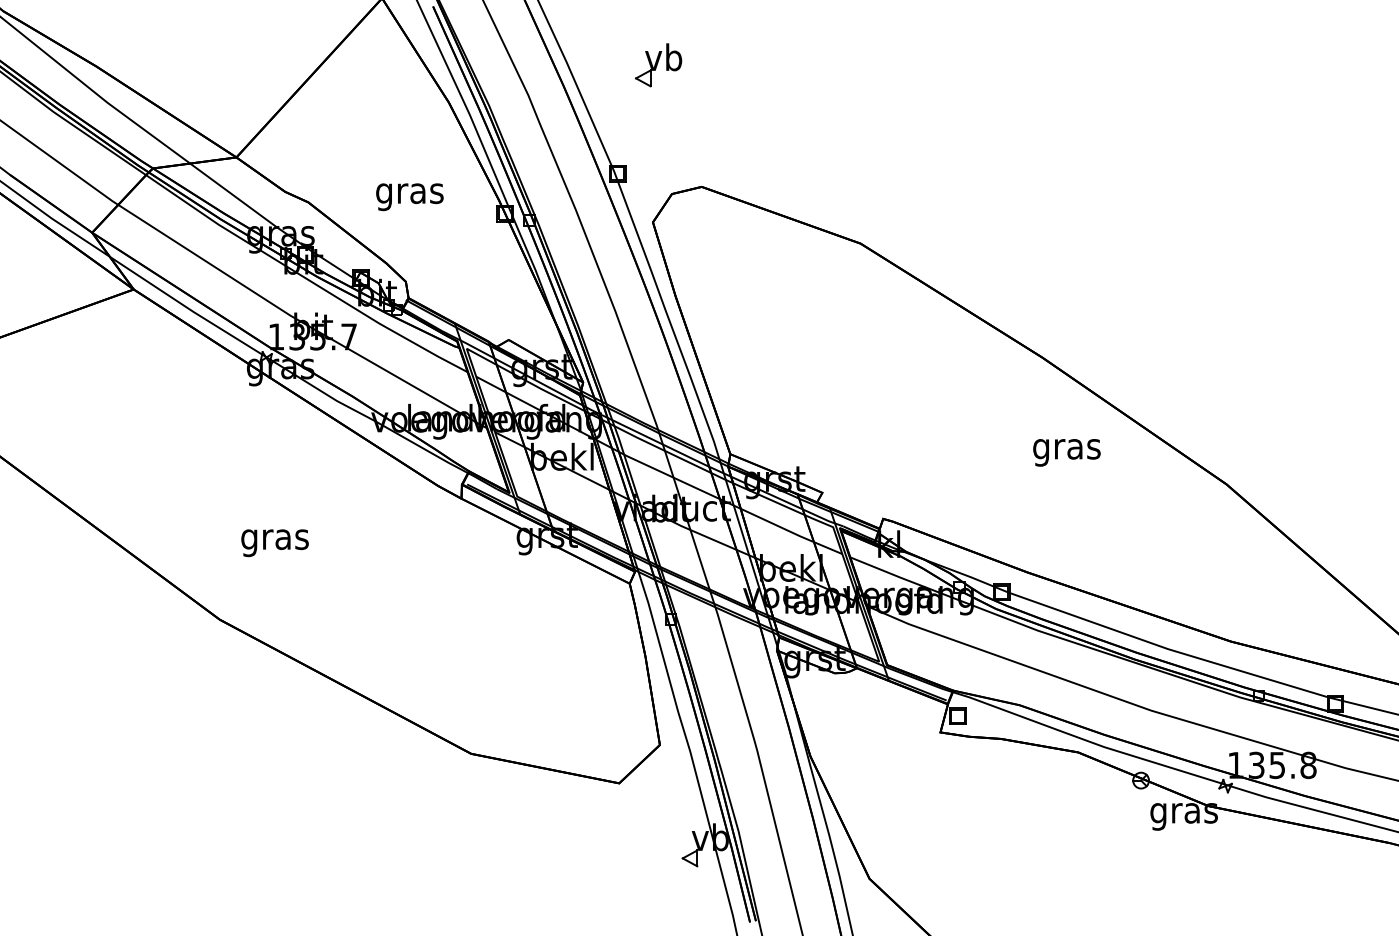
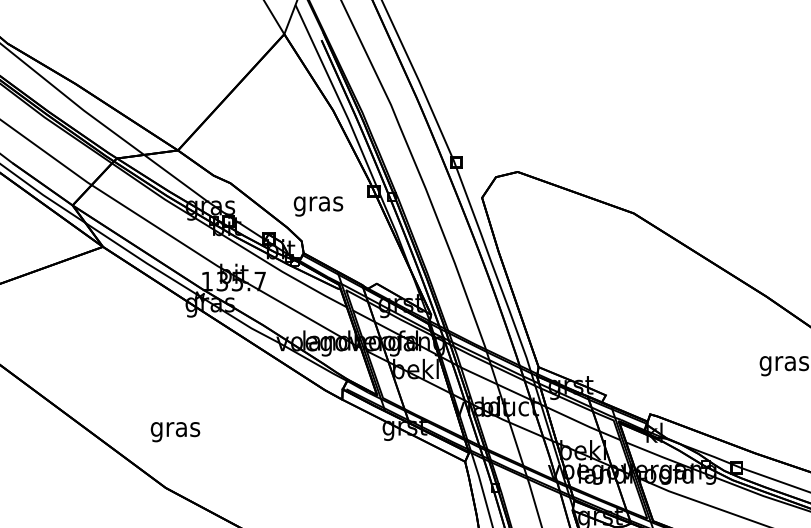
part: (658, 65) -> (486, 83), removed
text: (409, 197) -> (318, 206), moved
text: (274, 543) -> (175, 432), moved

